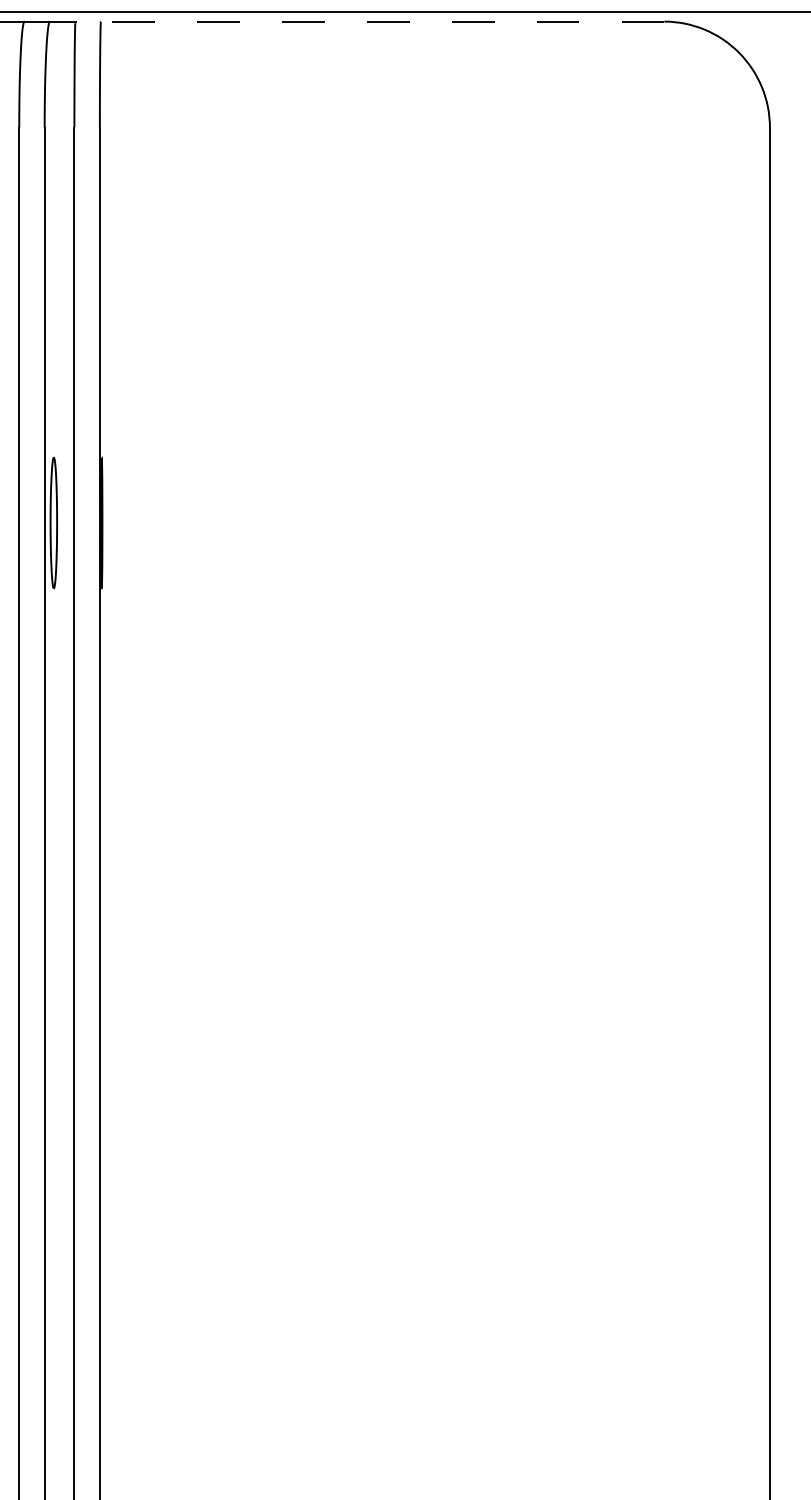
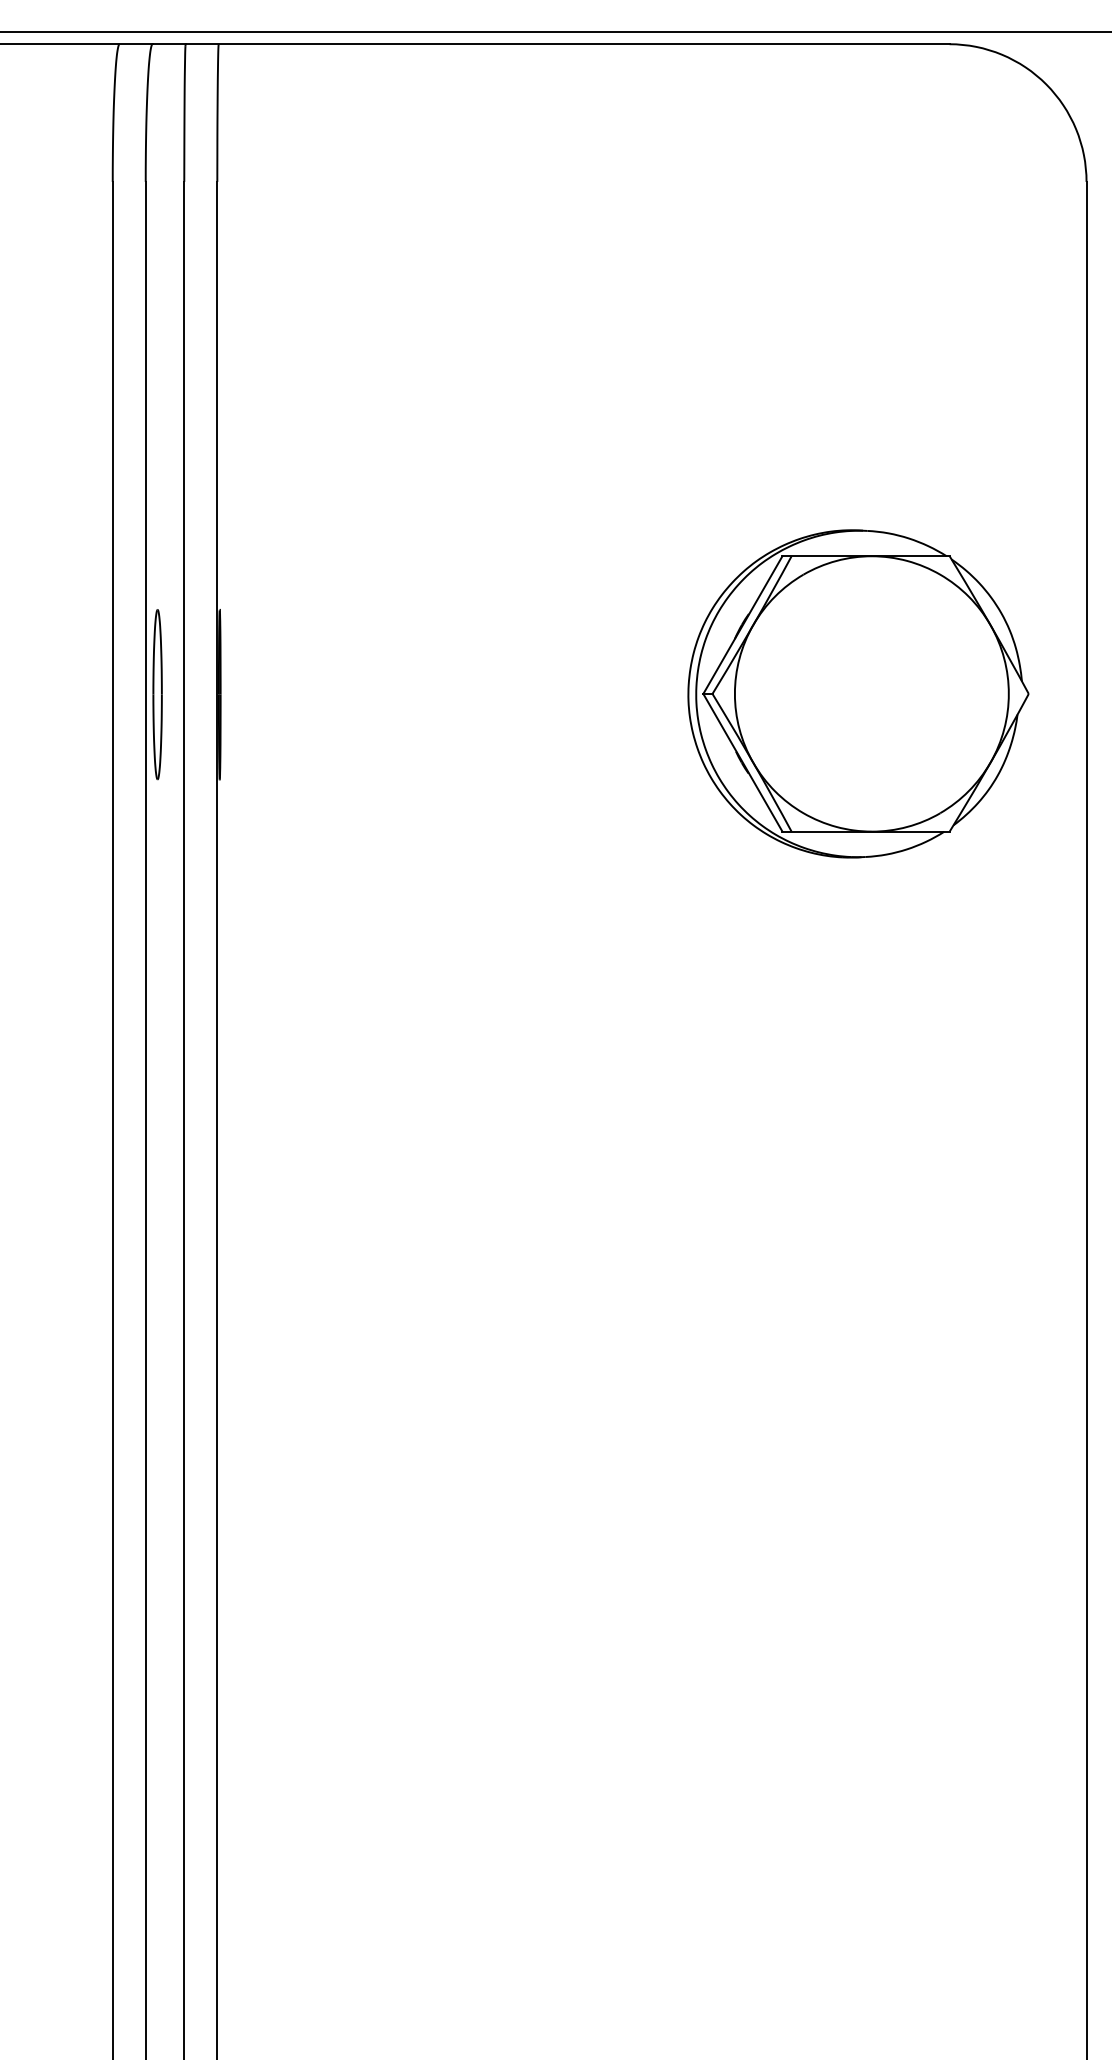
line: (369, 21) -> (567, 44), dashed -> solid
part: (594, 522) -> (858, 693), added

